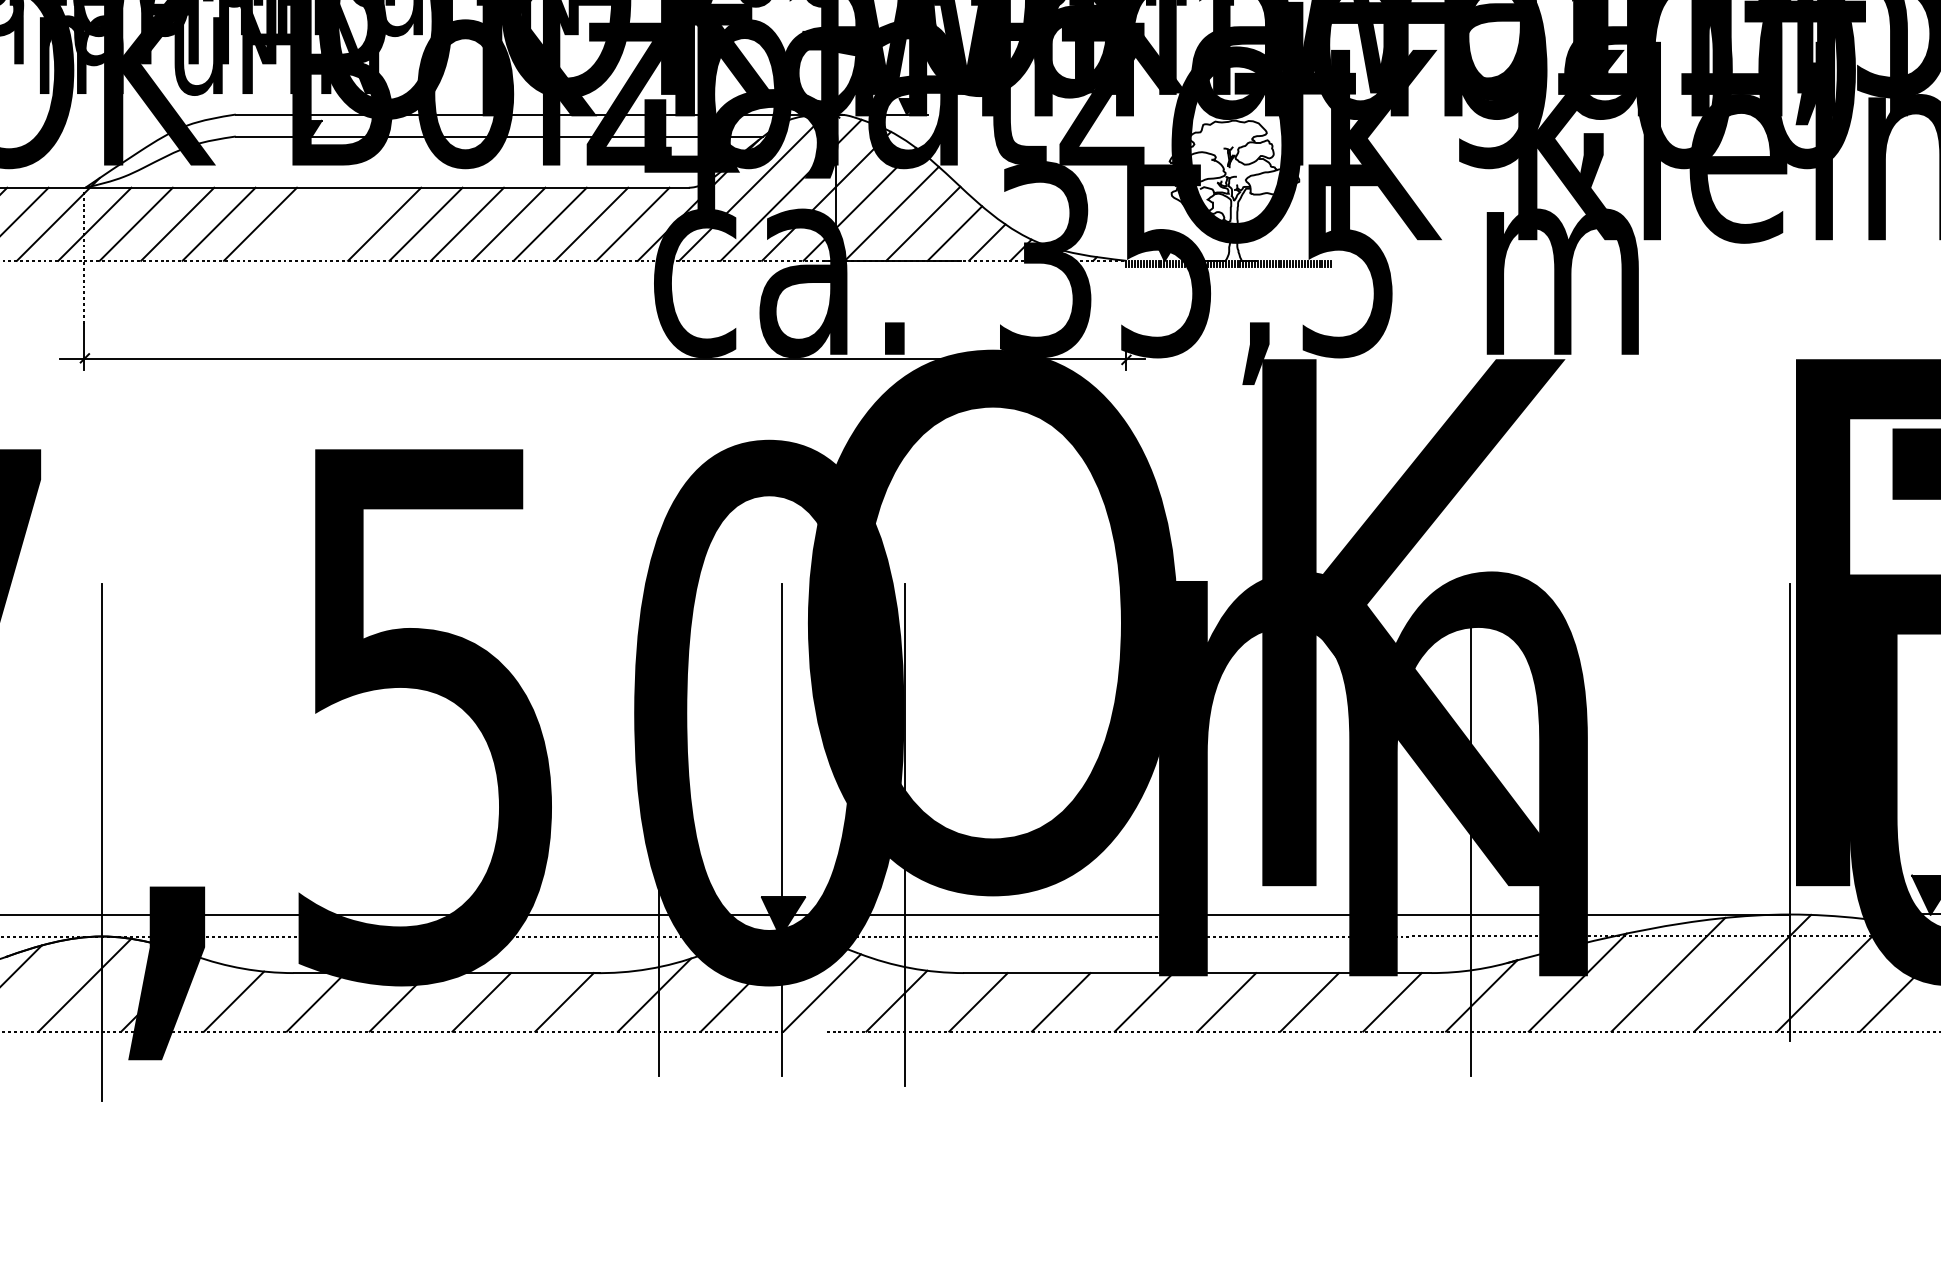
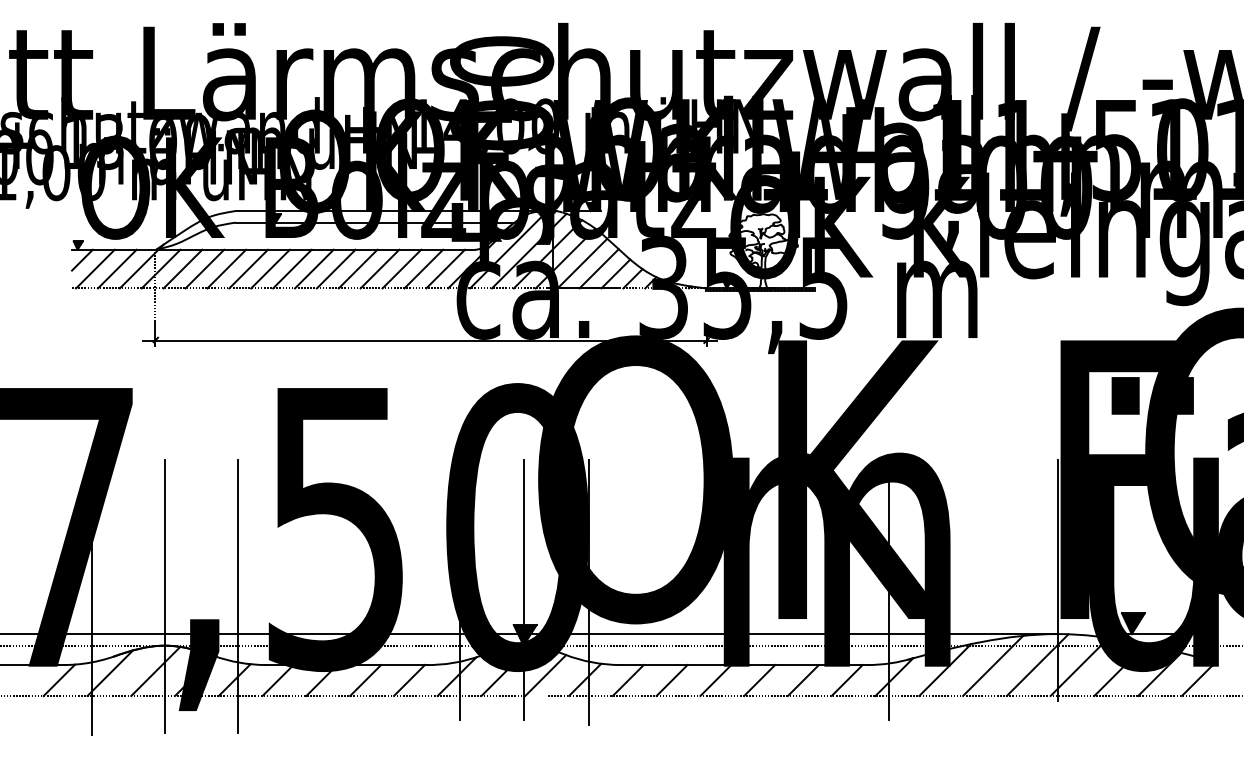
line: (301, 223) -> (270, 268), added
line: (343, 223) -> (292, 268), added
line: (239, 841) -> (237, 595), added

